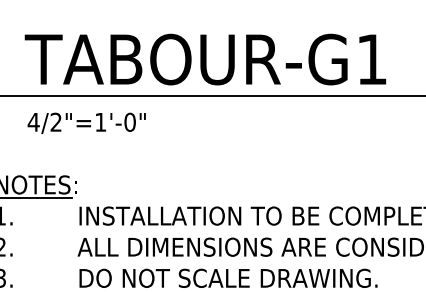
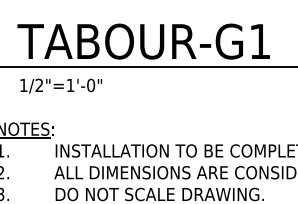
text: (33, 122) -> (23, 85), 4/2"=1'-0" -> 1/2"=1'-0"

